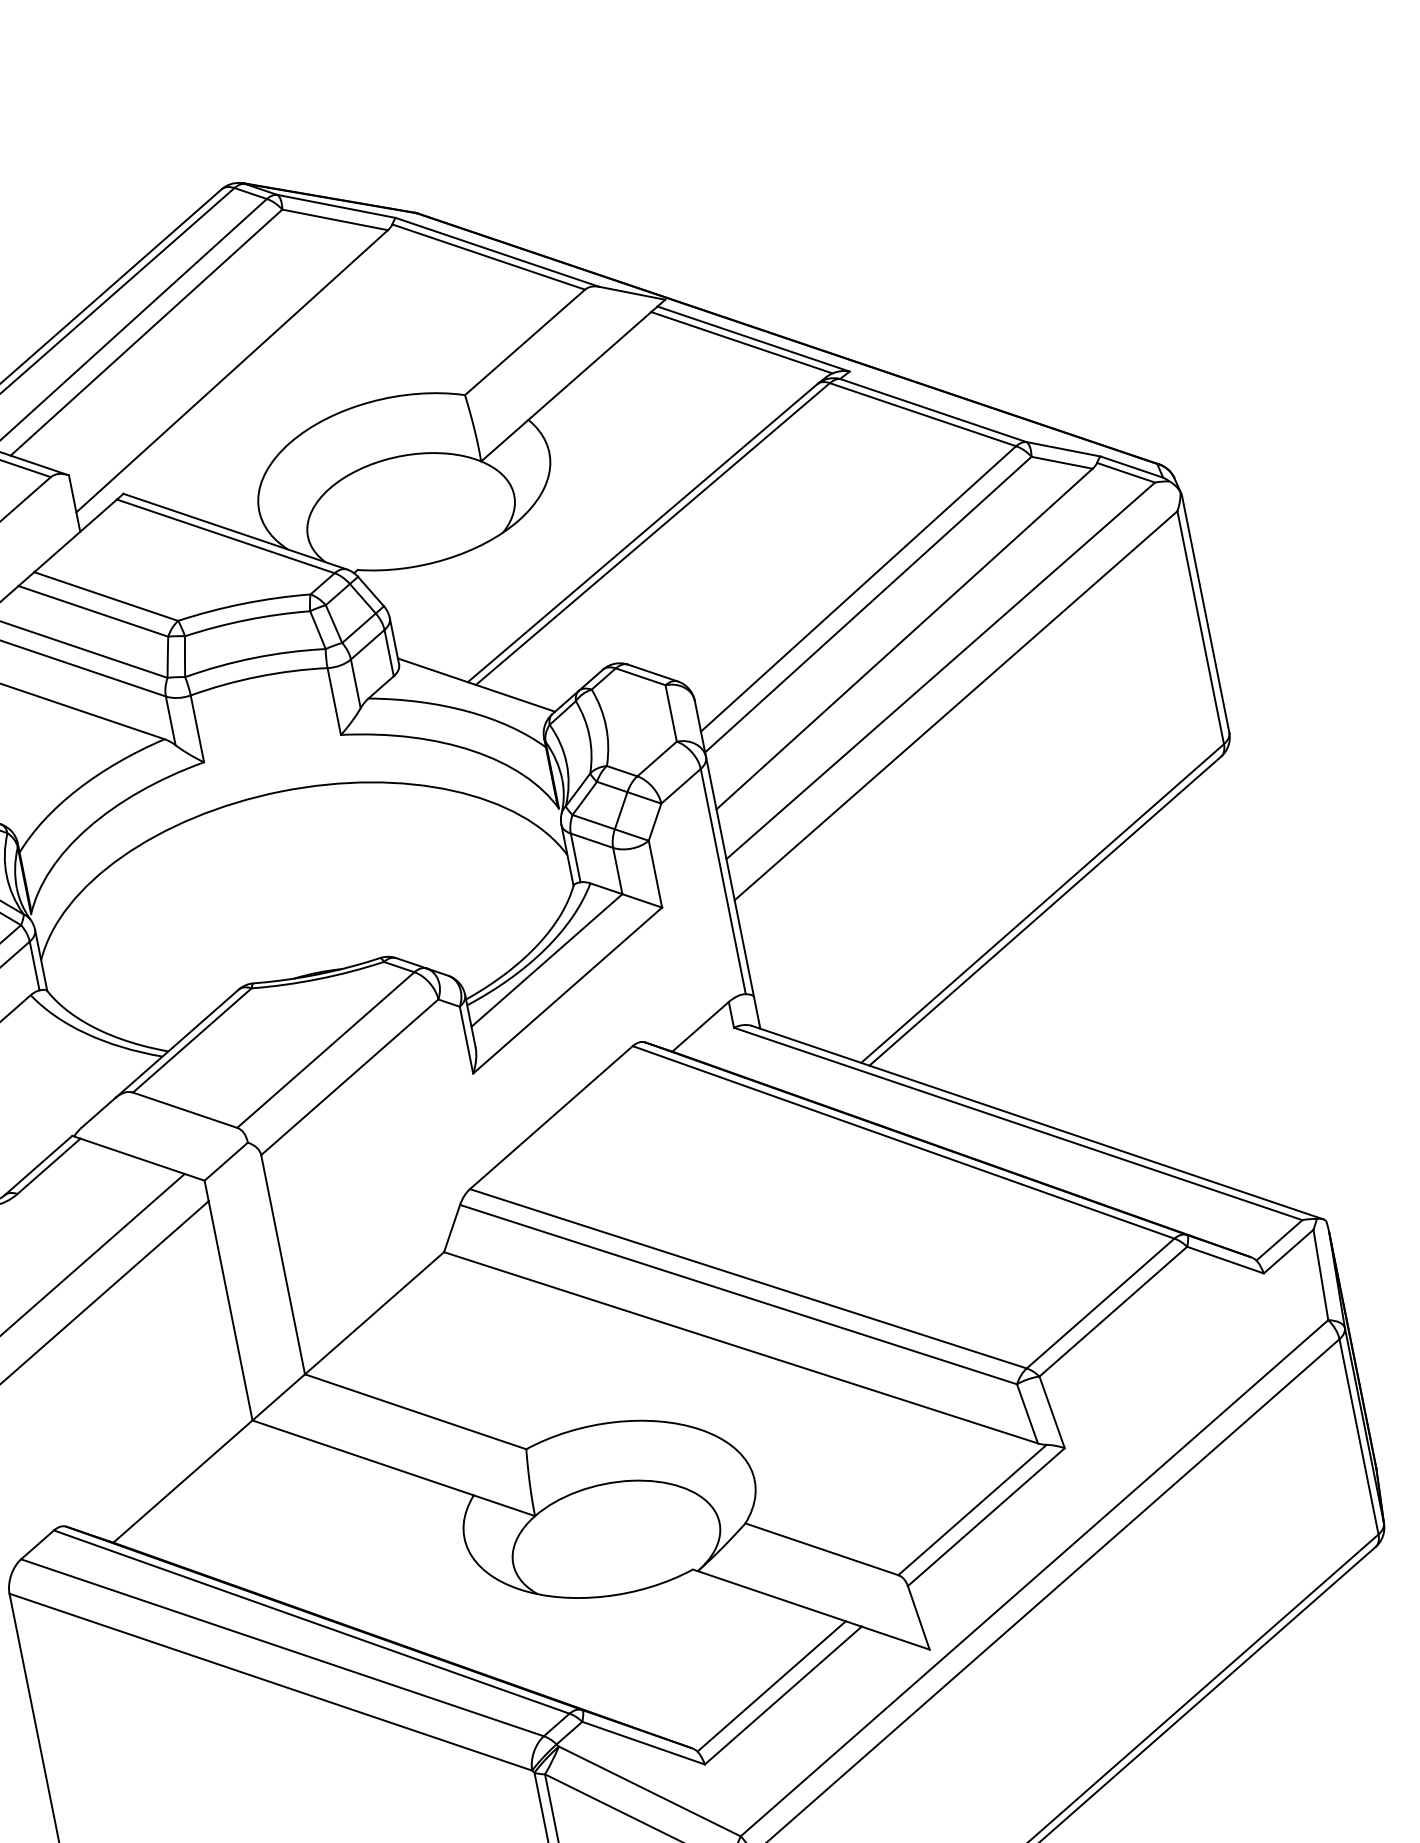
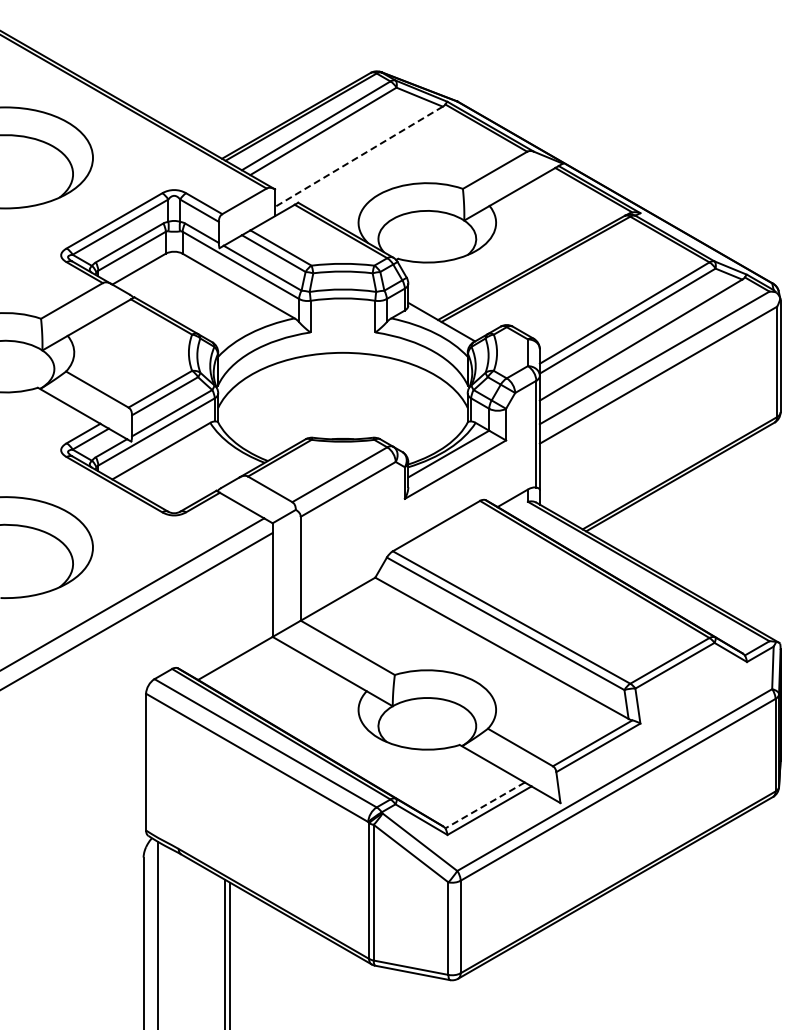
line: (231, 370) -> (358, 156), solid -> dashed
line: (772, 1686) -> (485, 805), solid -> dashed

